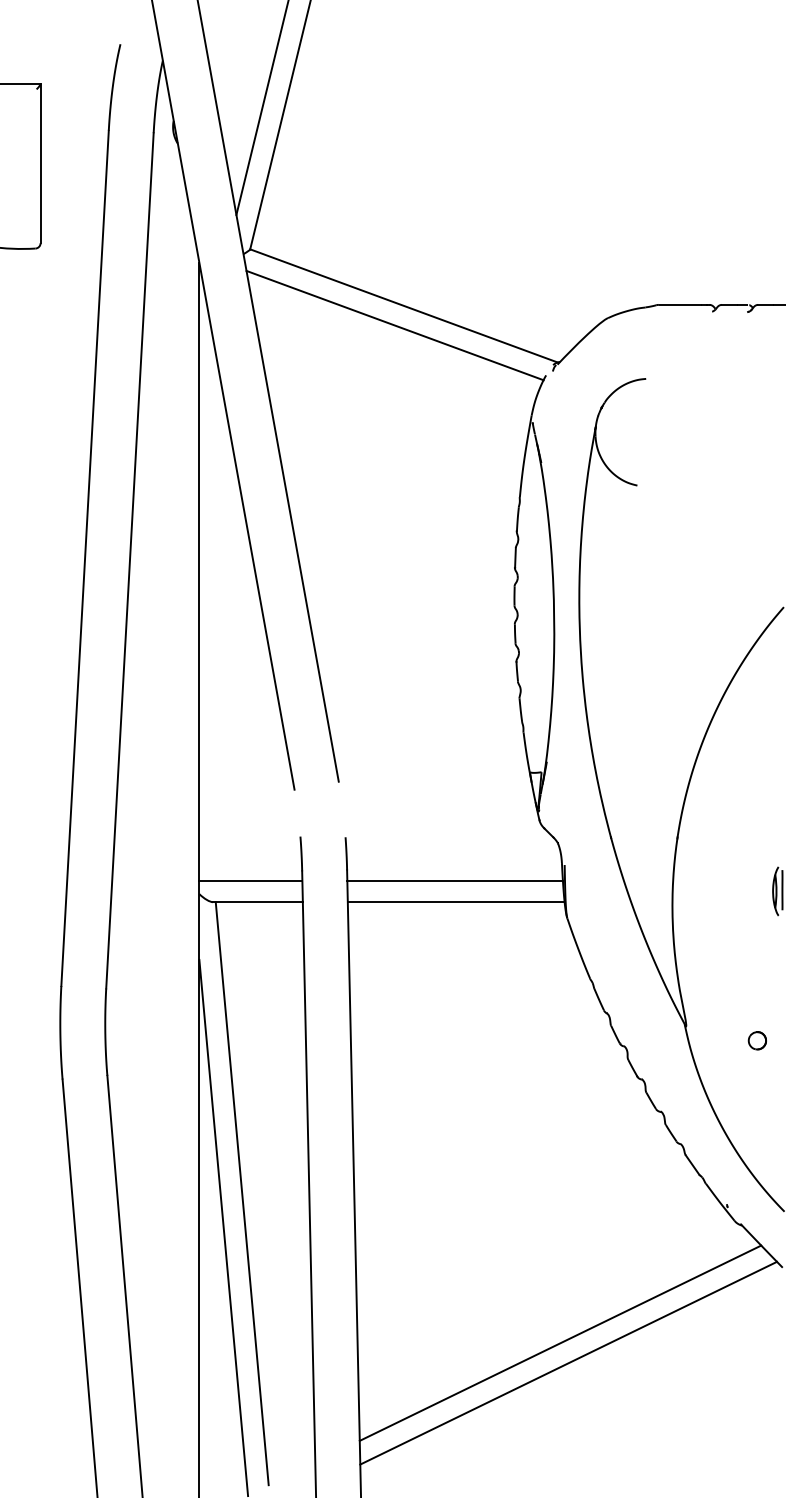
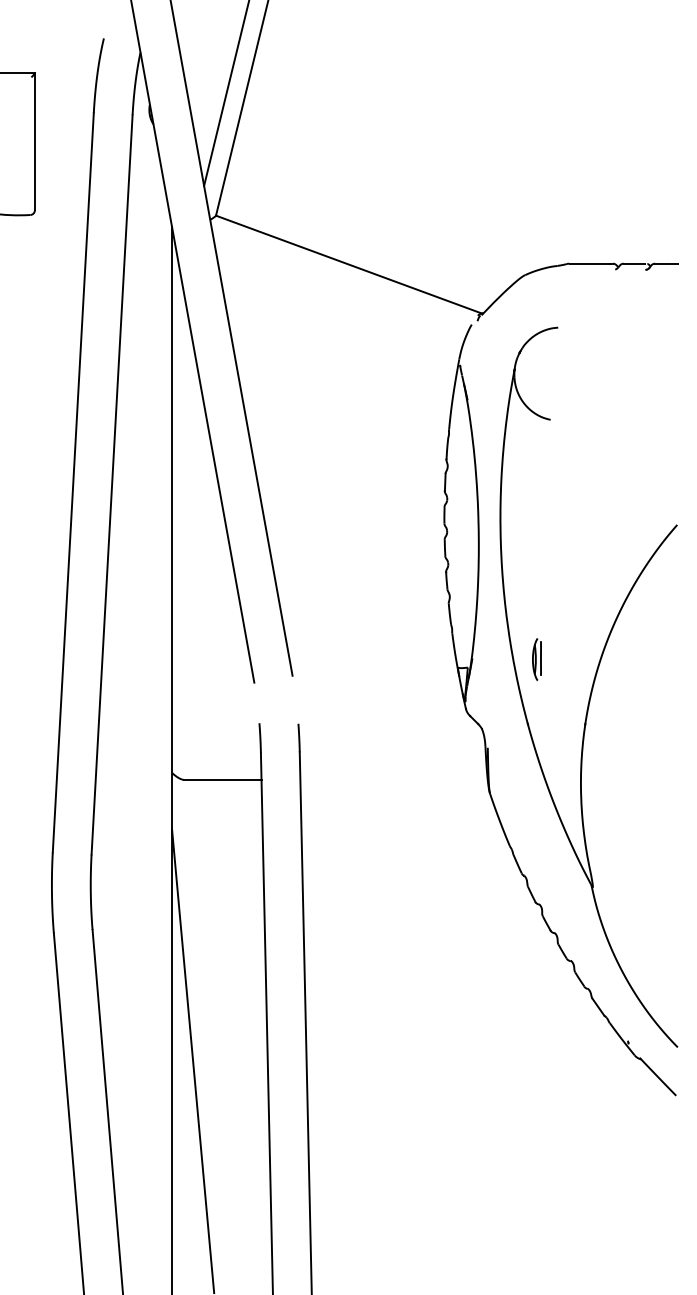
line: (394, 325) -> (340, 281), removed
line: (250, 880) -> (216, 761), removed
line: (454, 880) -> (392, 761), removed
part: (777, 891) -> (536, 659), moved
line: (455, 901) -> (393, 779), removed
part: (757, 1040) -> (654, 899), removed
line: (242, 1193) -> (209, 1031), removed
line: (559, 1342) -> (483, 1160), removed
line: (568, 1362) -> (491, 1177), removed

